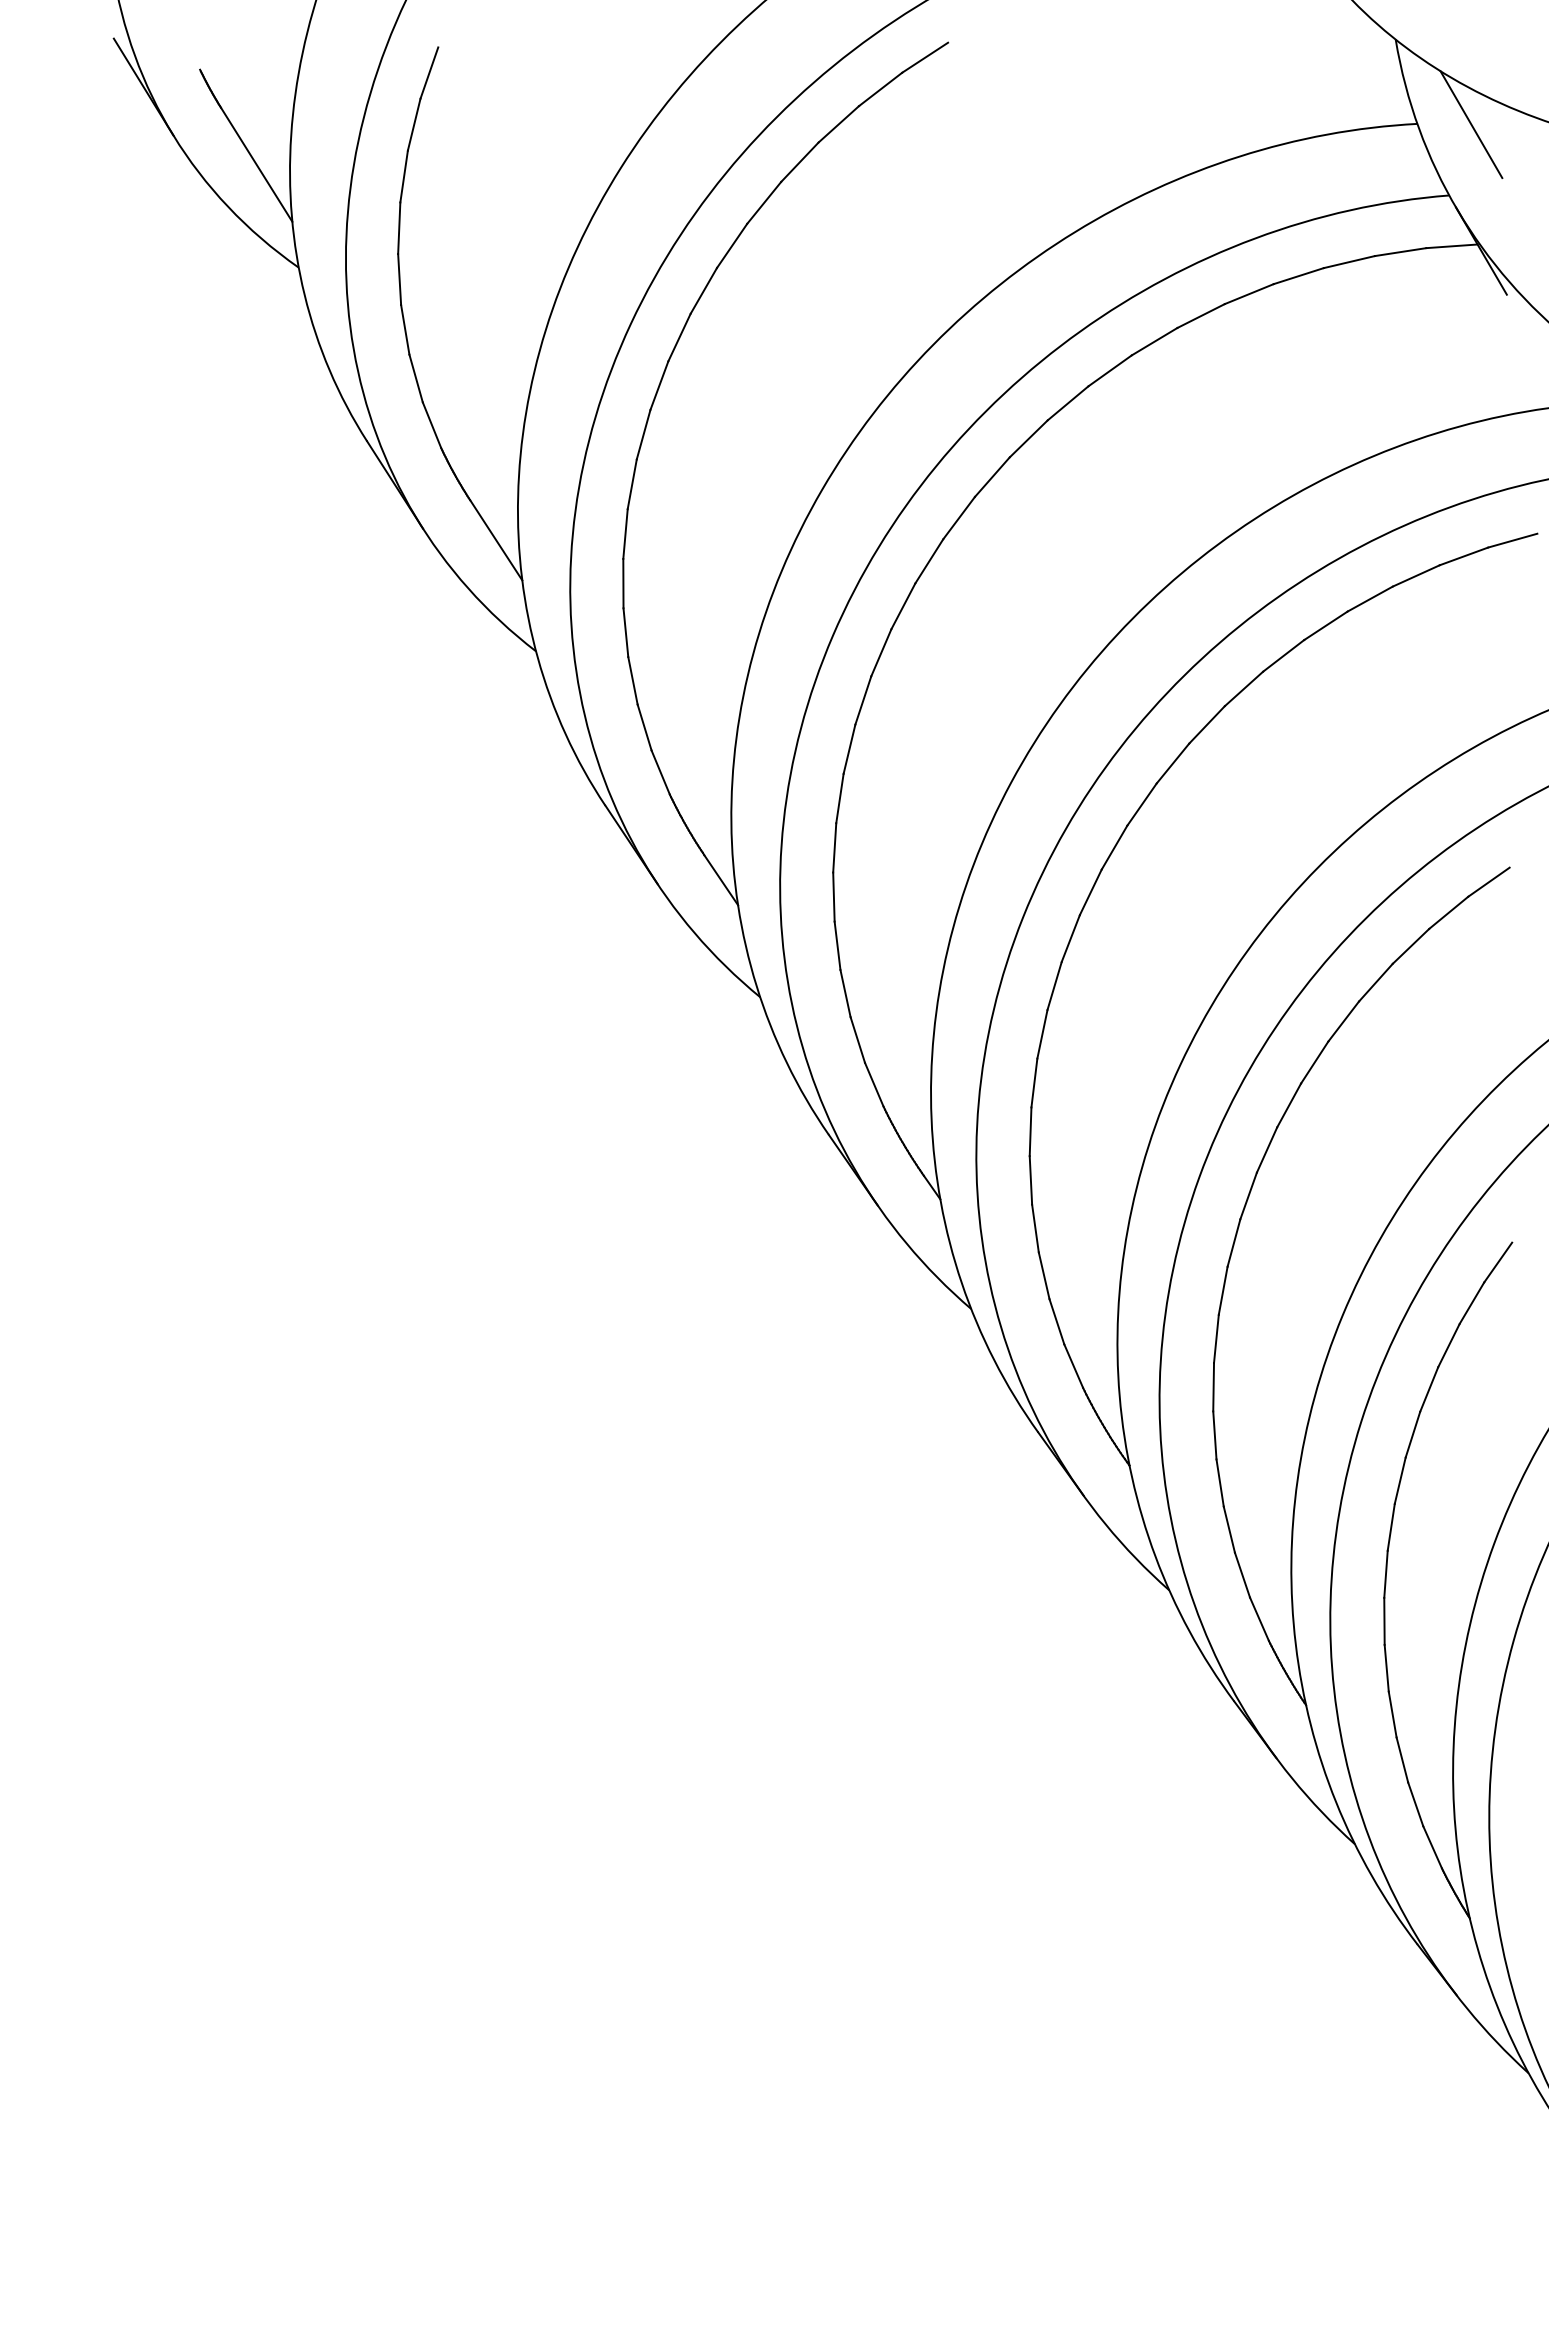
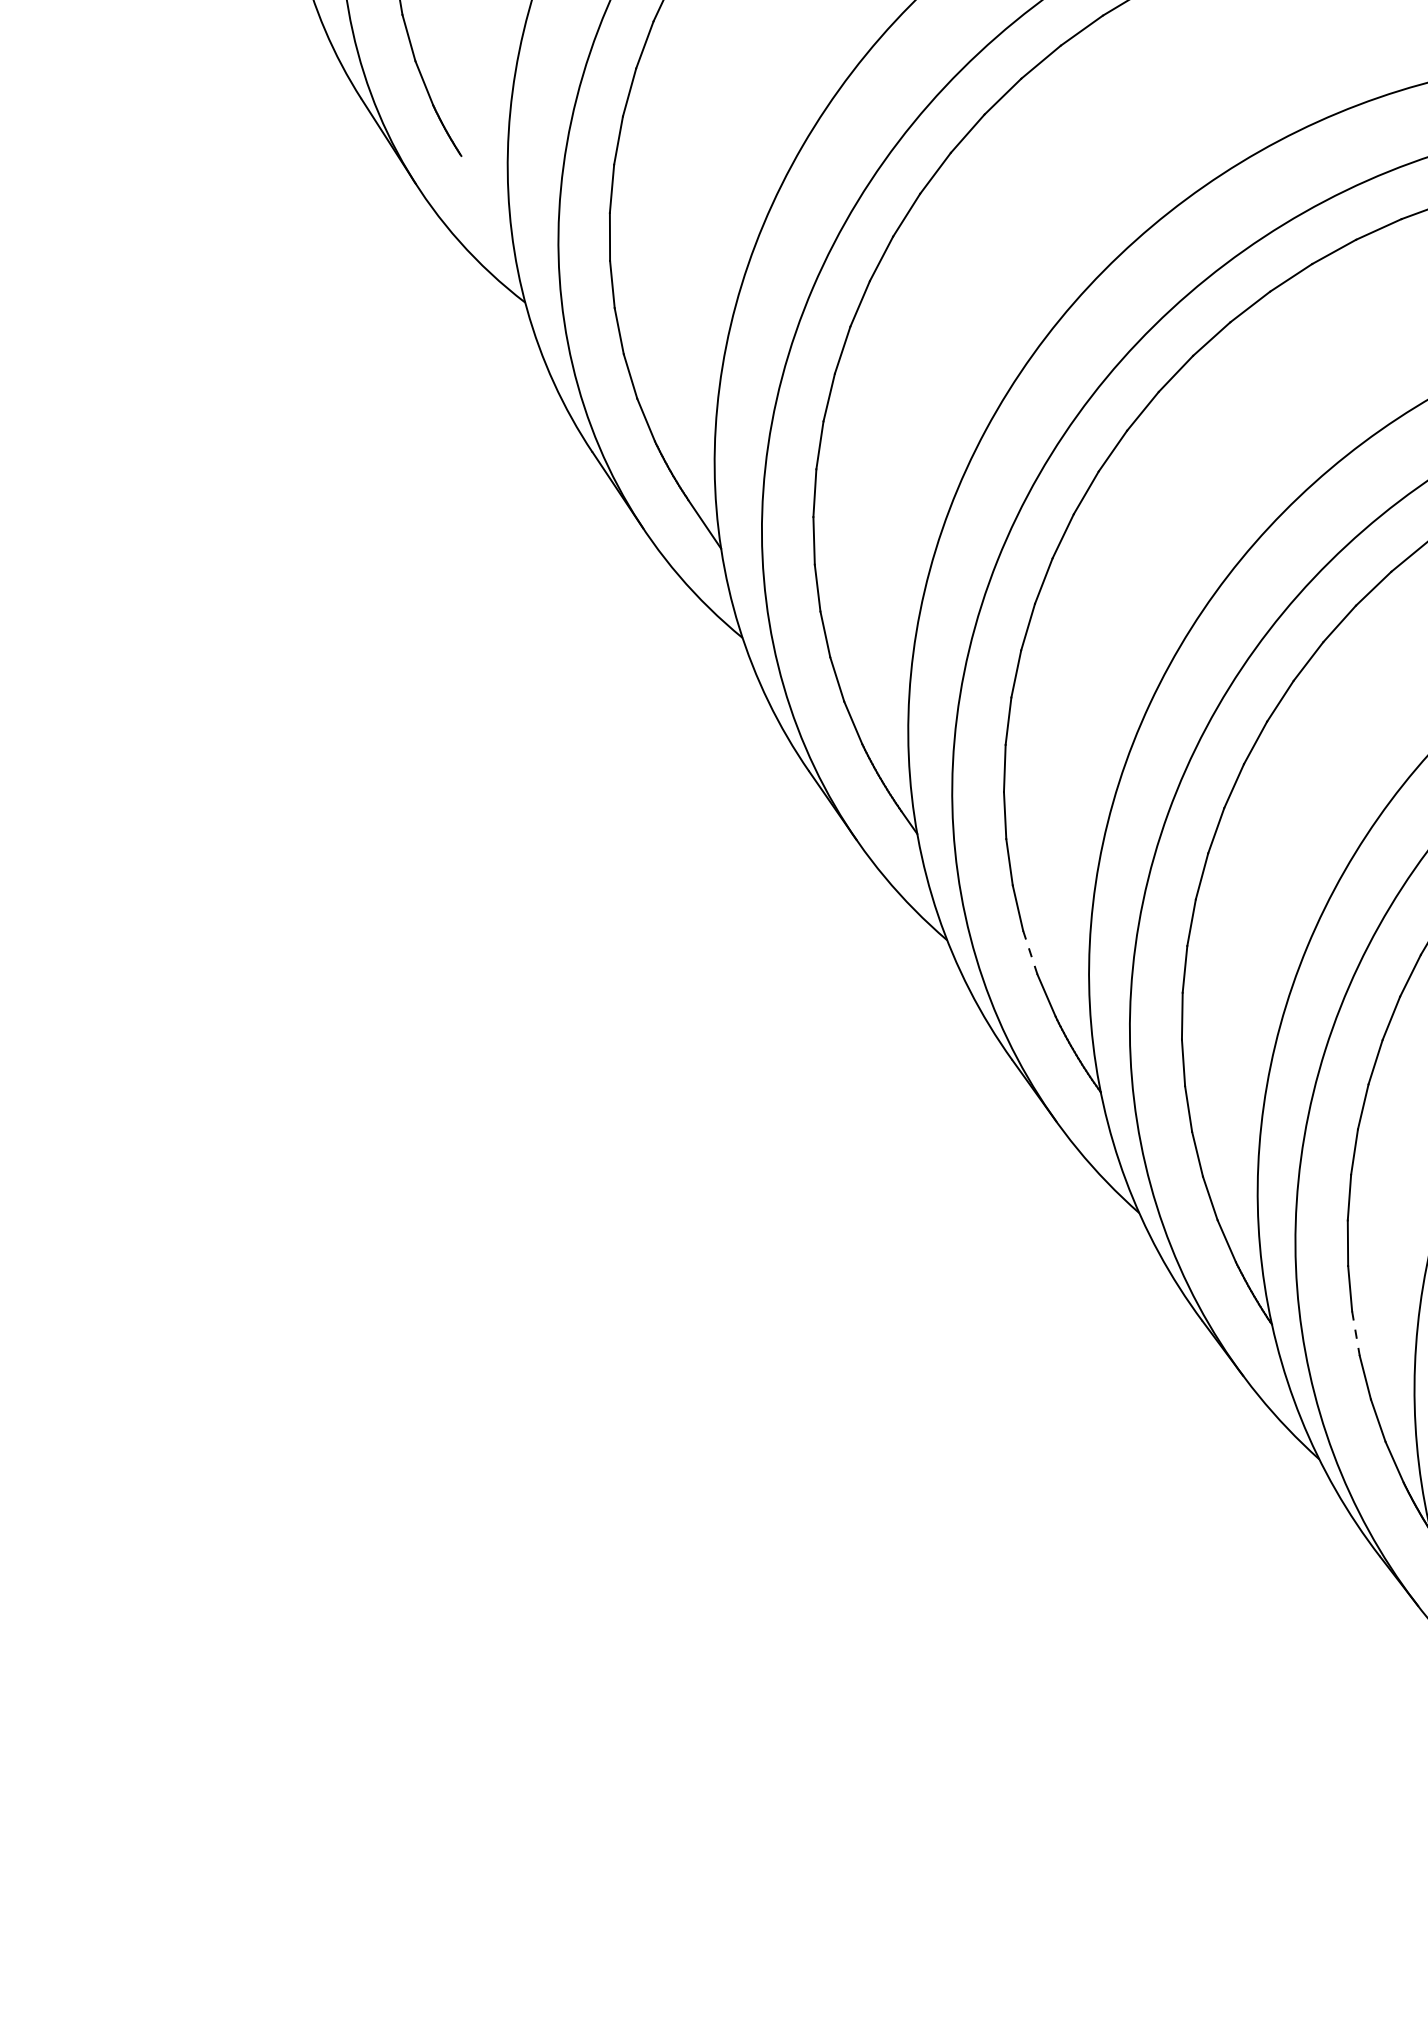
line: (496, 540) -> (486, 195), removed
line: (1056, 1321) -> (1029, 952), solid -> dashed
line: (1392, 1715) -> (1355, 1334), solid -> dashed

